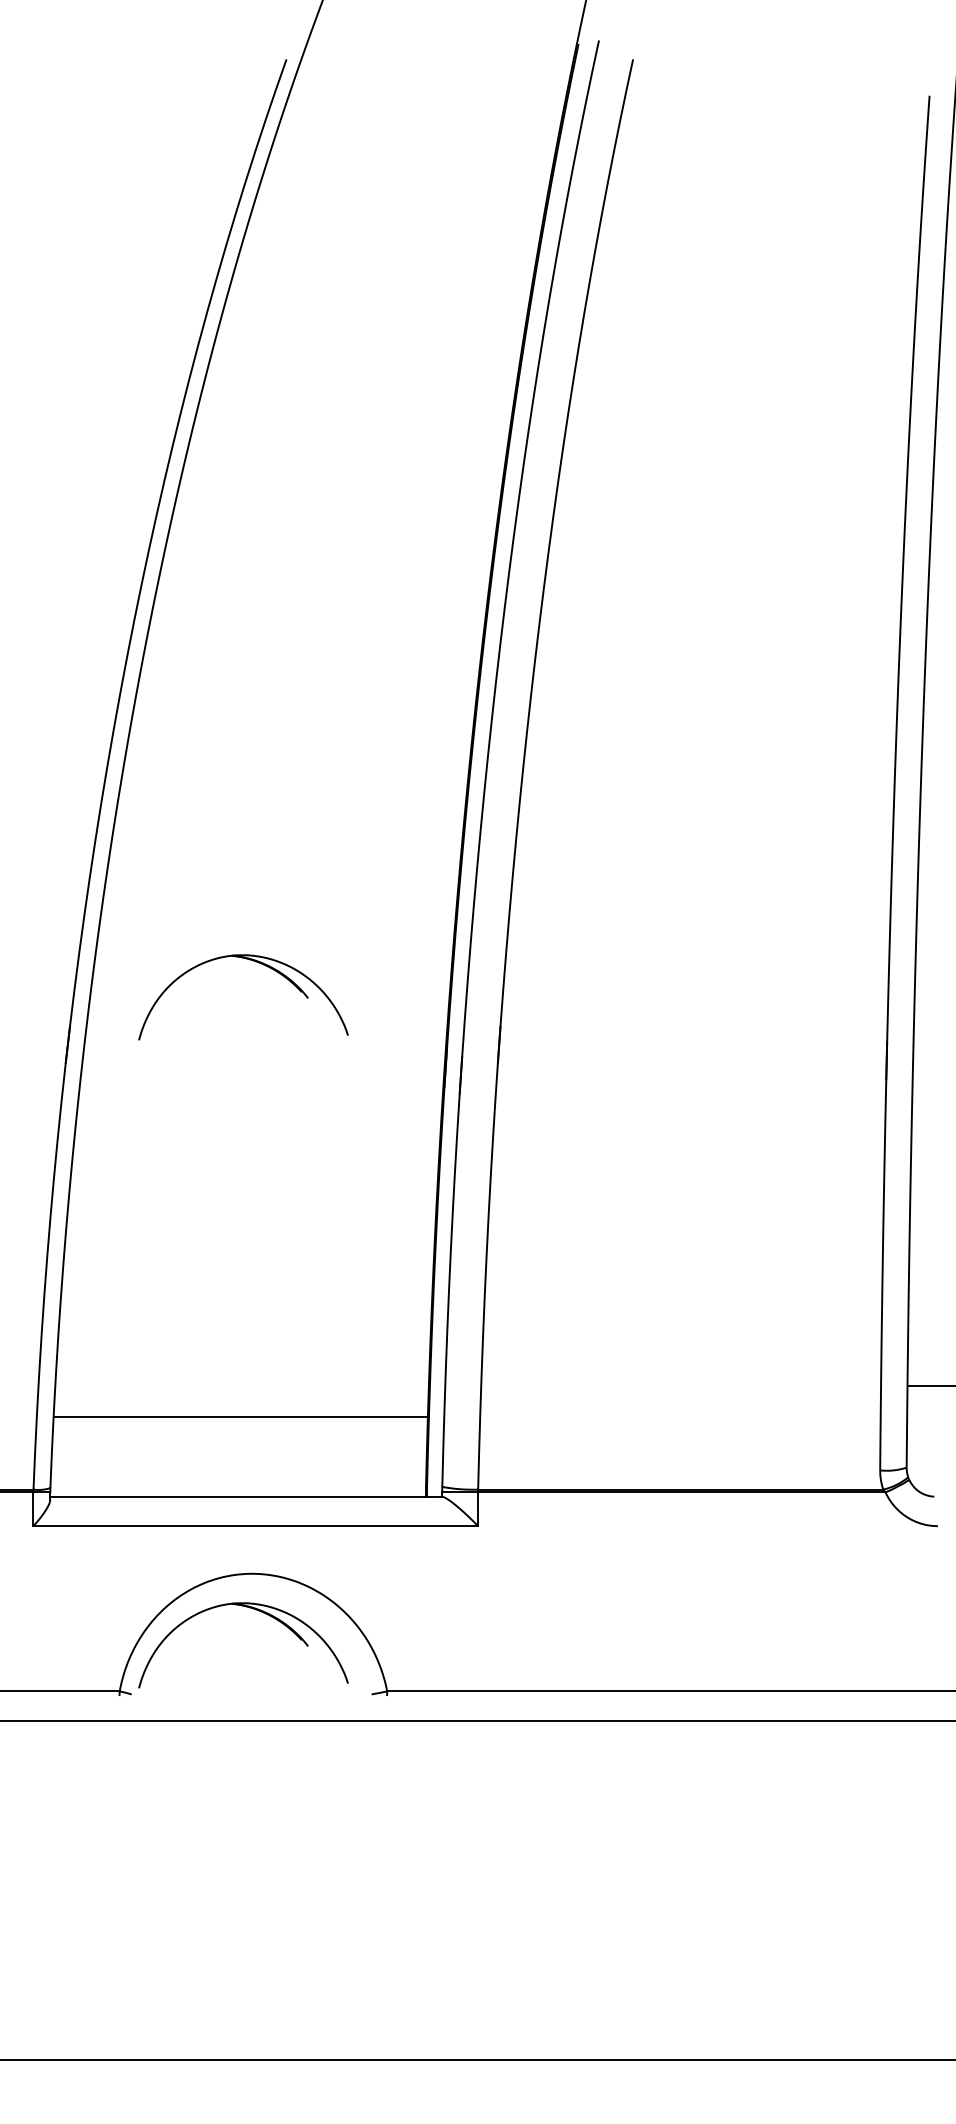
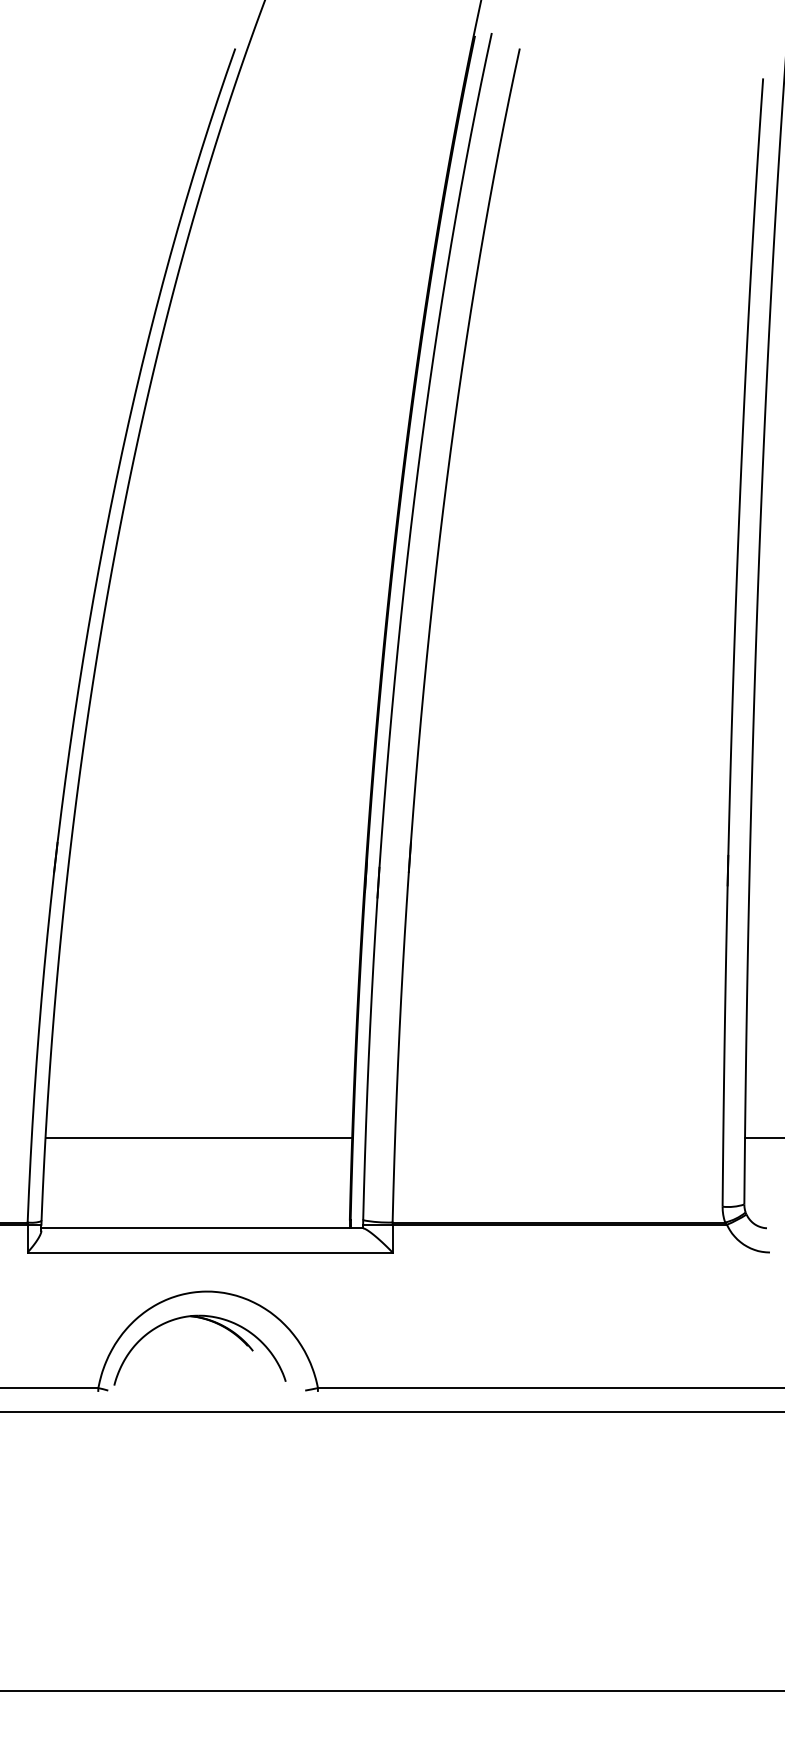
part: (258, 963) -> (212, 790), removed
line: (241, 1417) -> (198, 1137), moved

